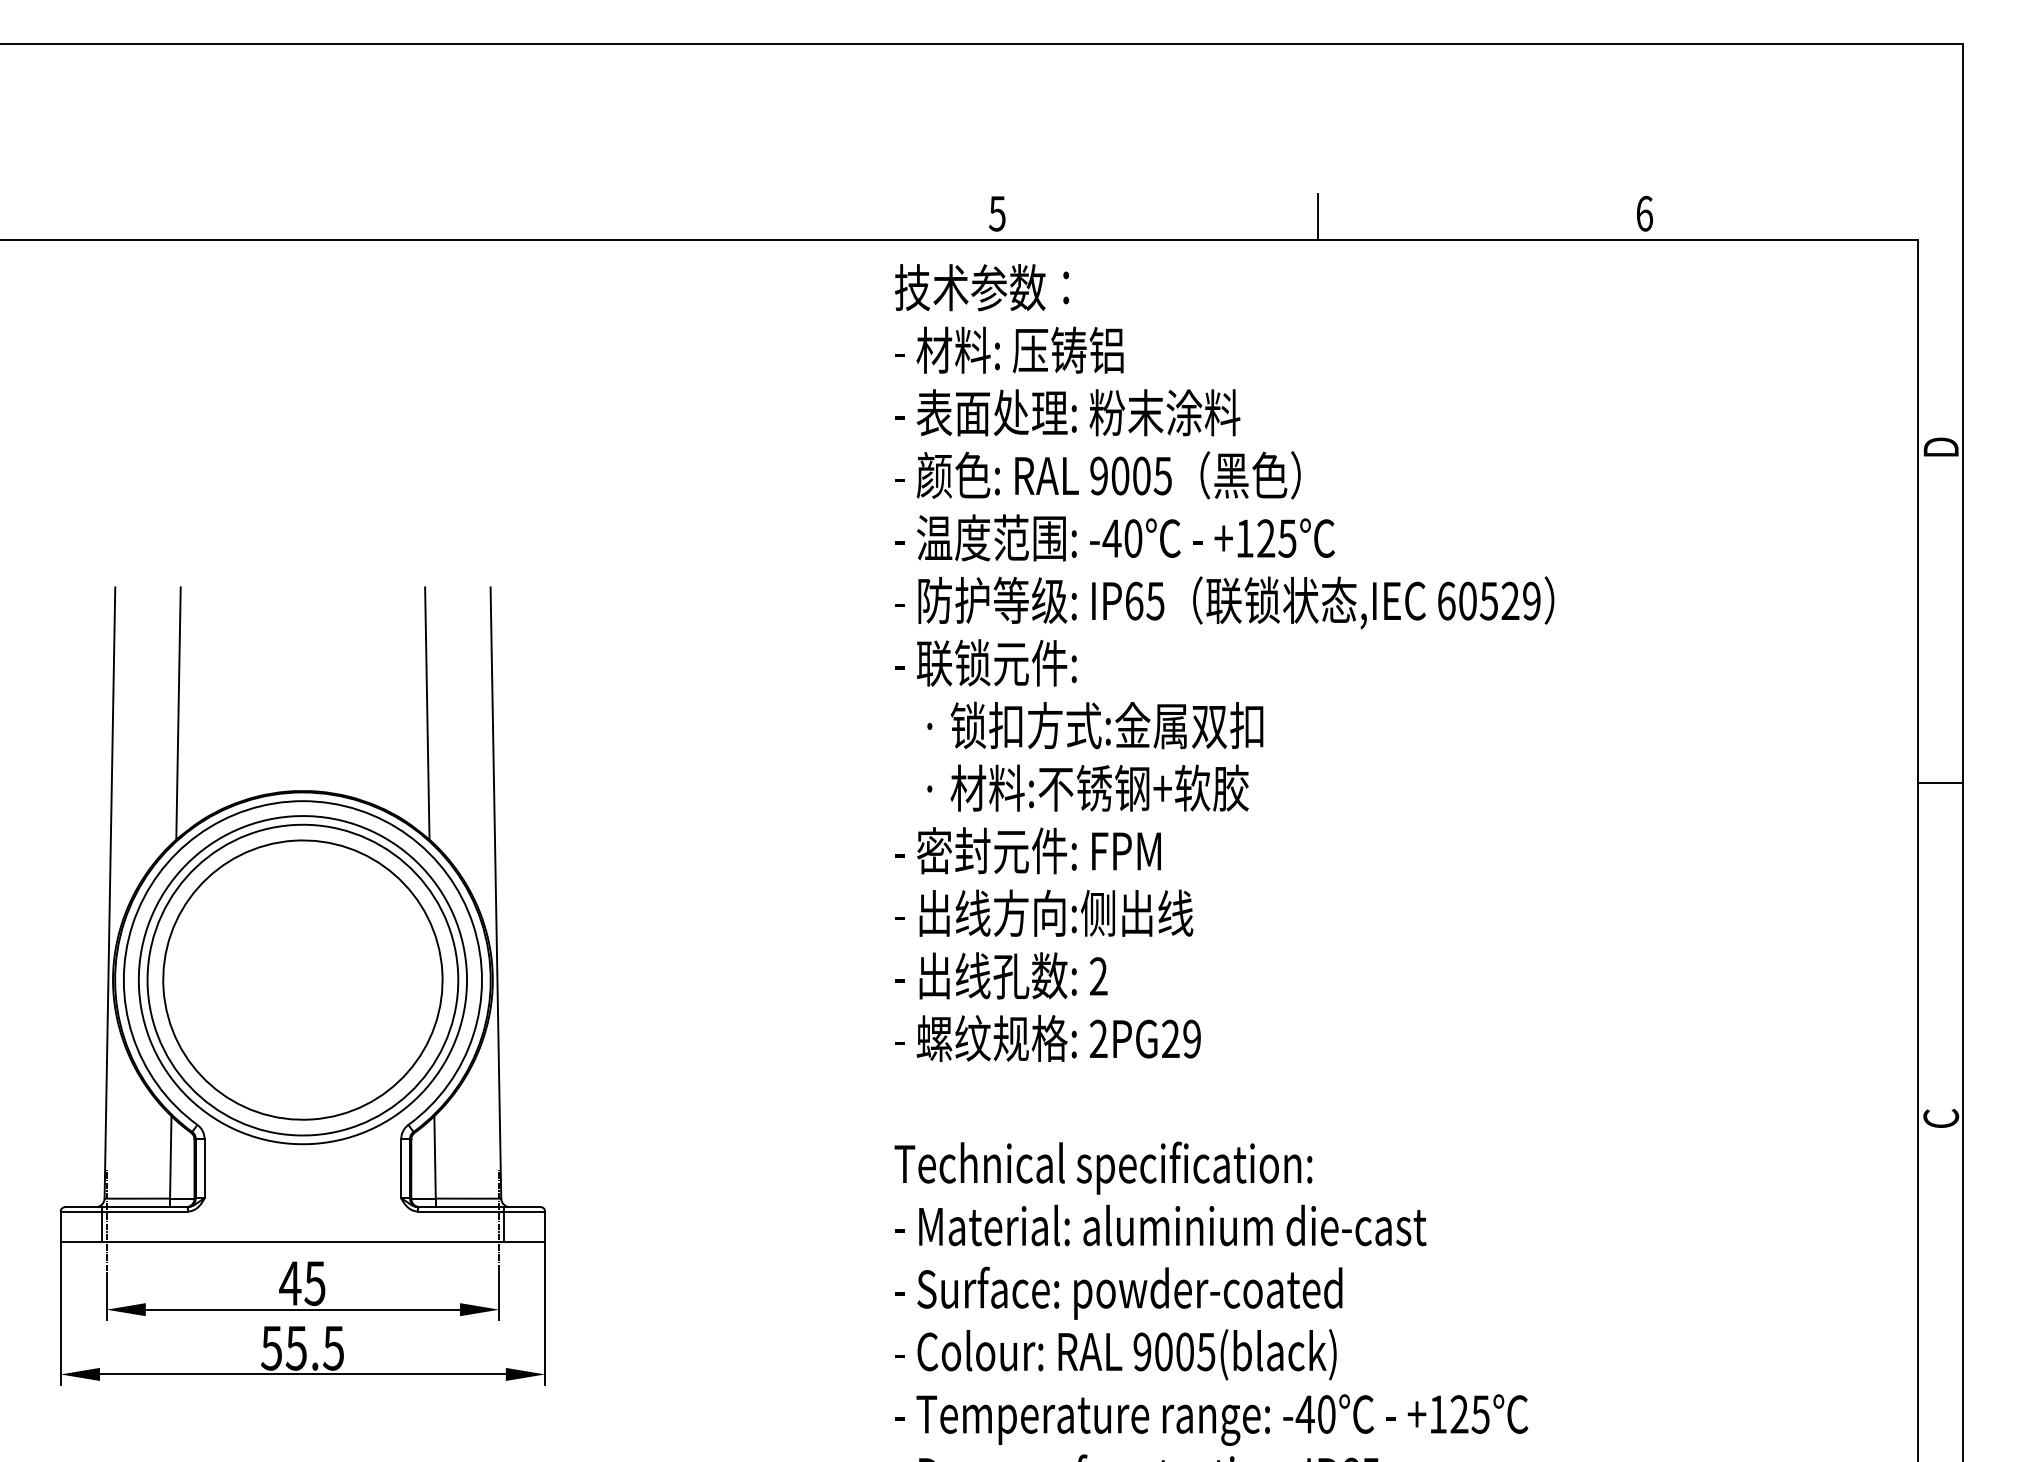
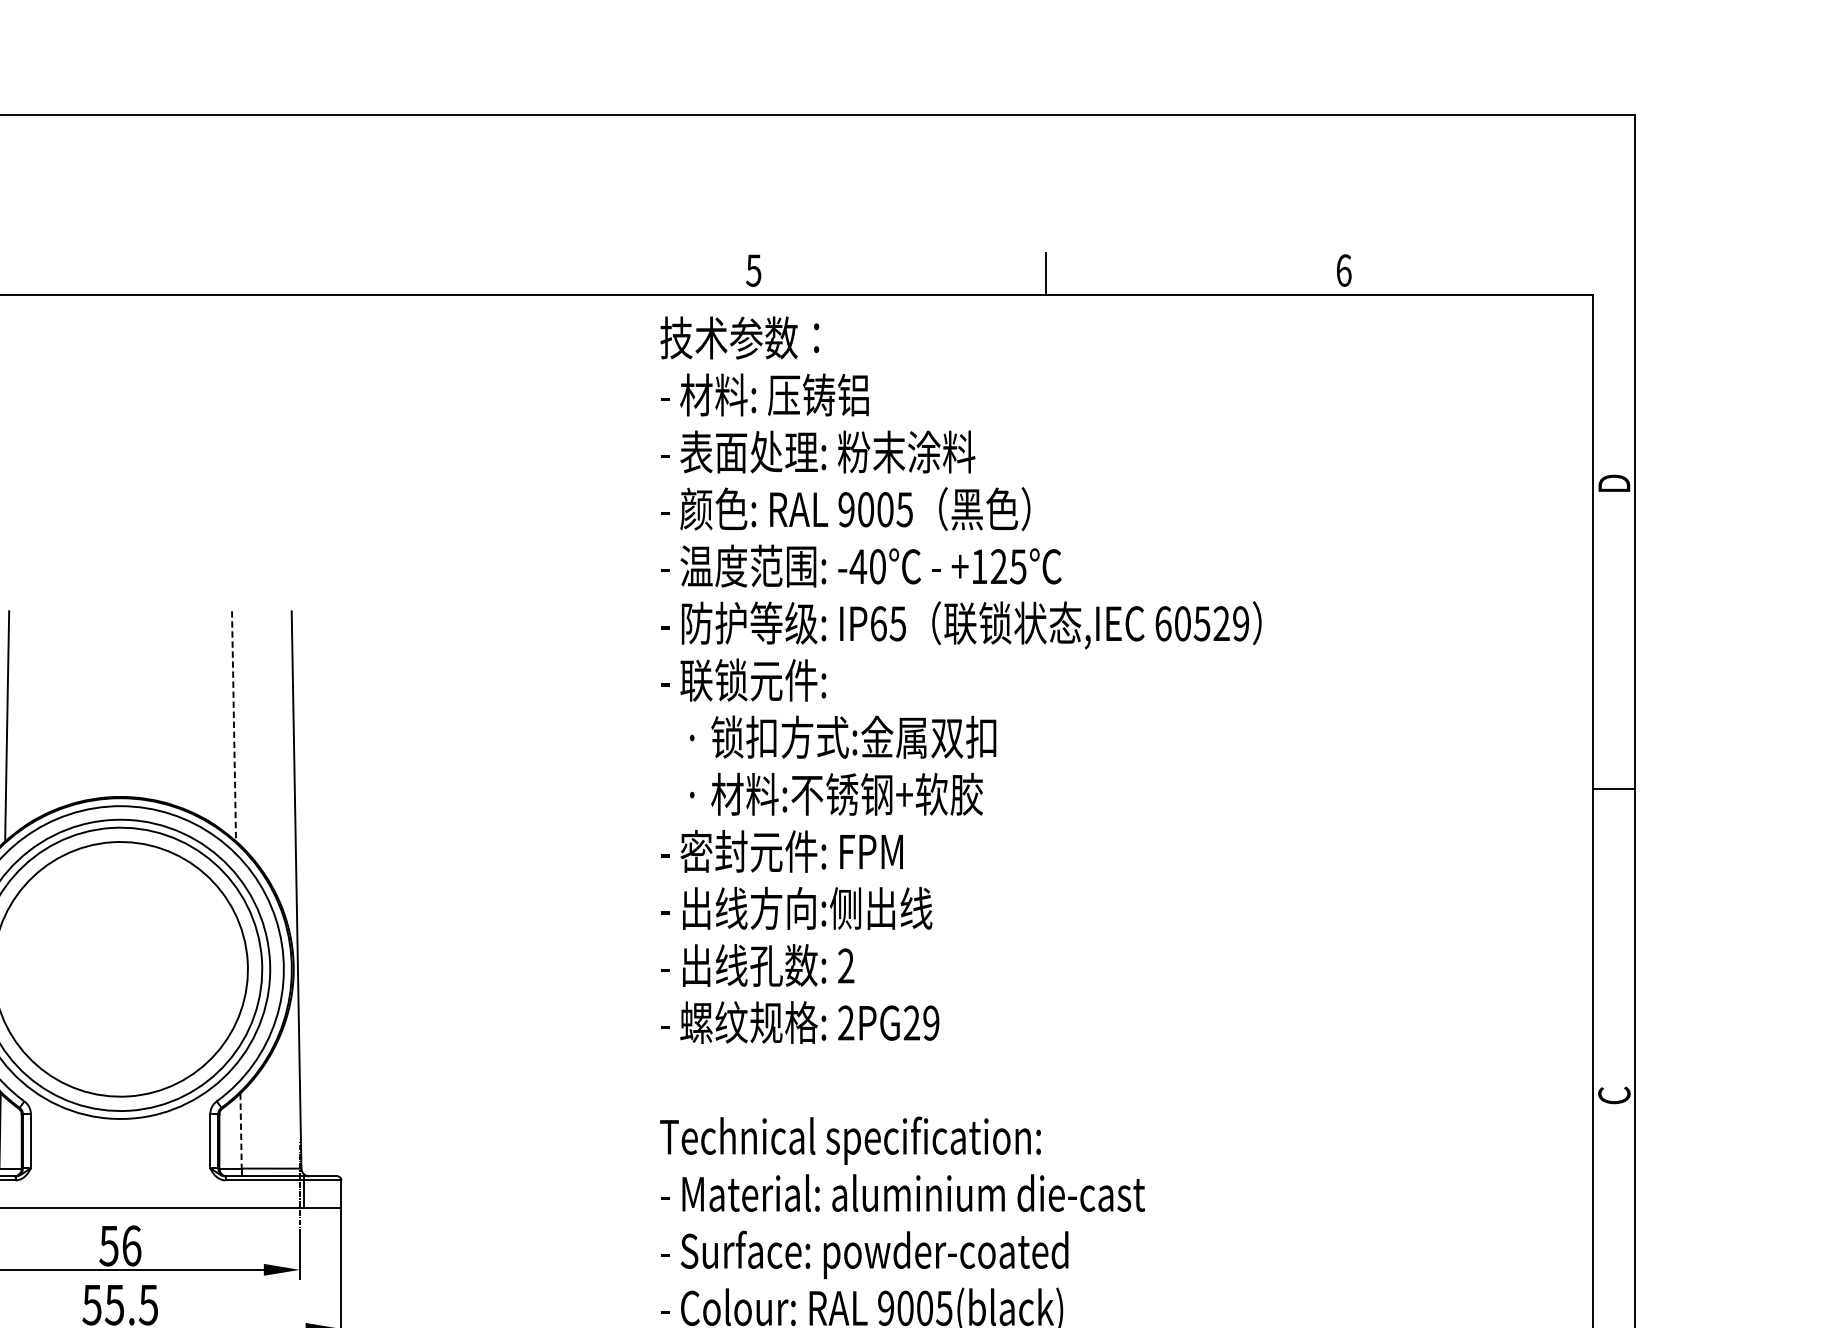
line: (427, 714) -> (234, 727), solid -> dashed
line: (435, 1157) -> (241, 1131), solid -> dashed
text: (302, 1283) -> (120, 1245), 45 -> 56

